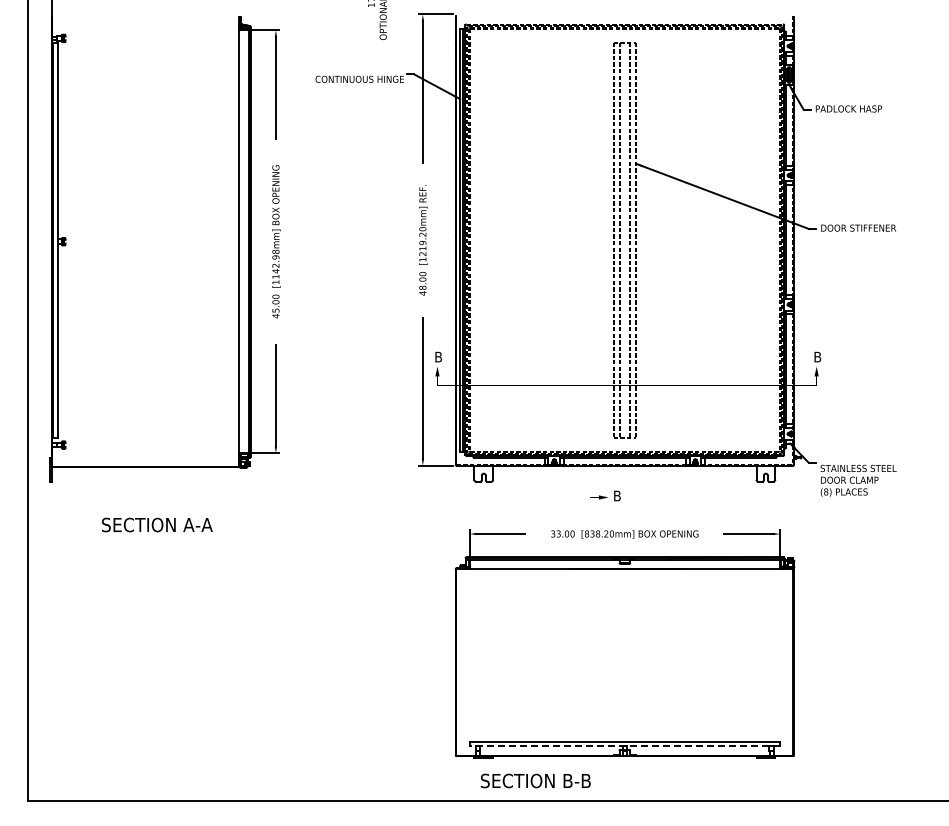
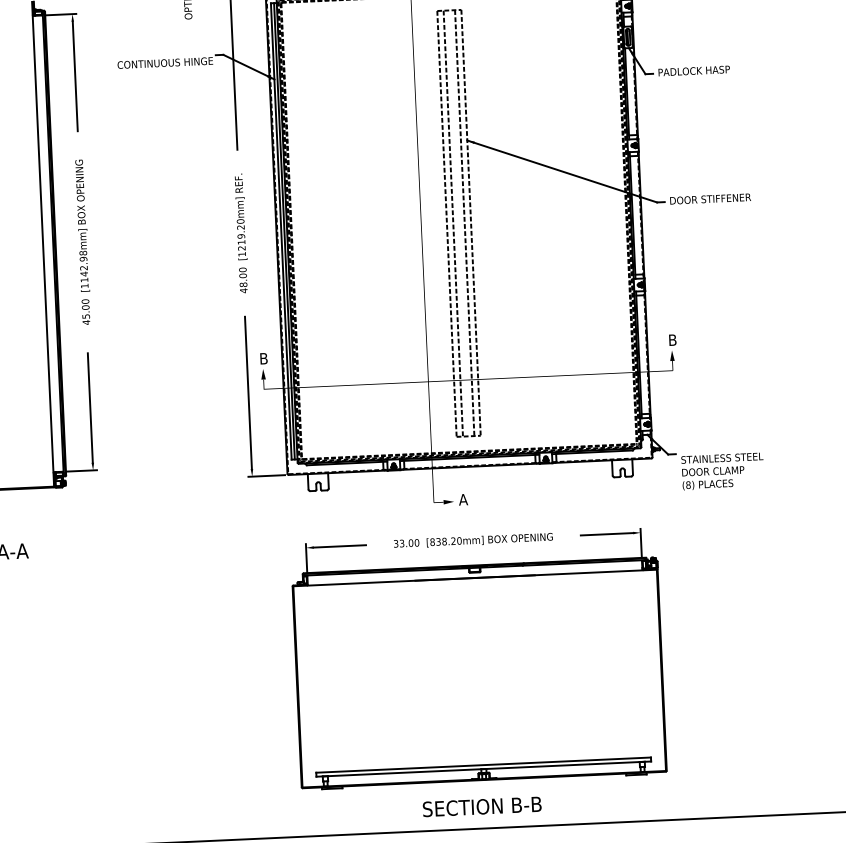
text: (617, 495) -> (463, 499), B -> A
line: (624, 746) -> (483, 769), dashed -> solid
text: (535, 780) -> (481, 806), moved

